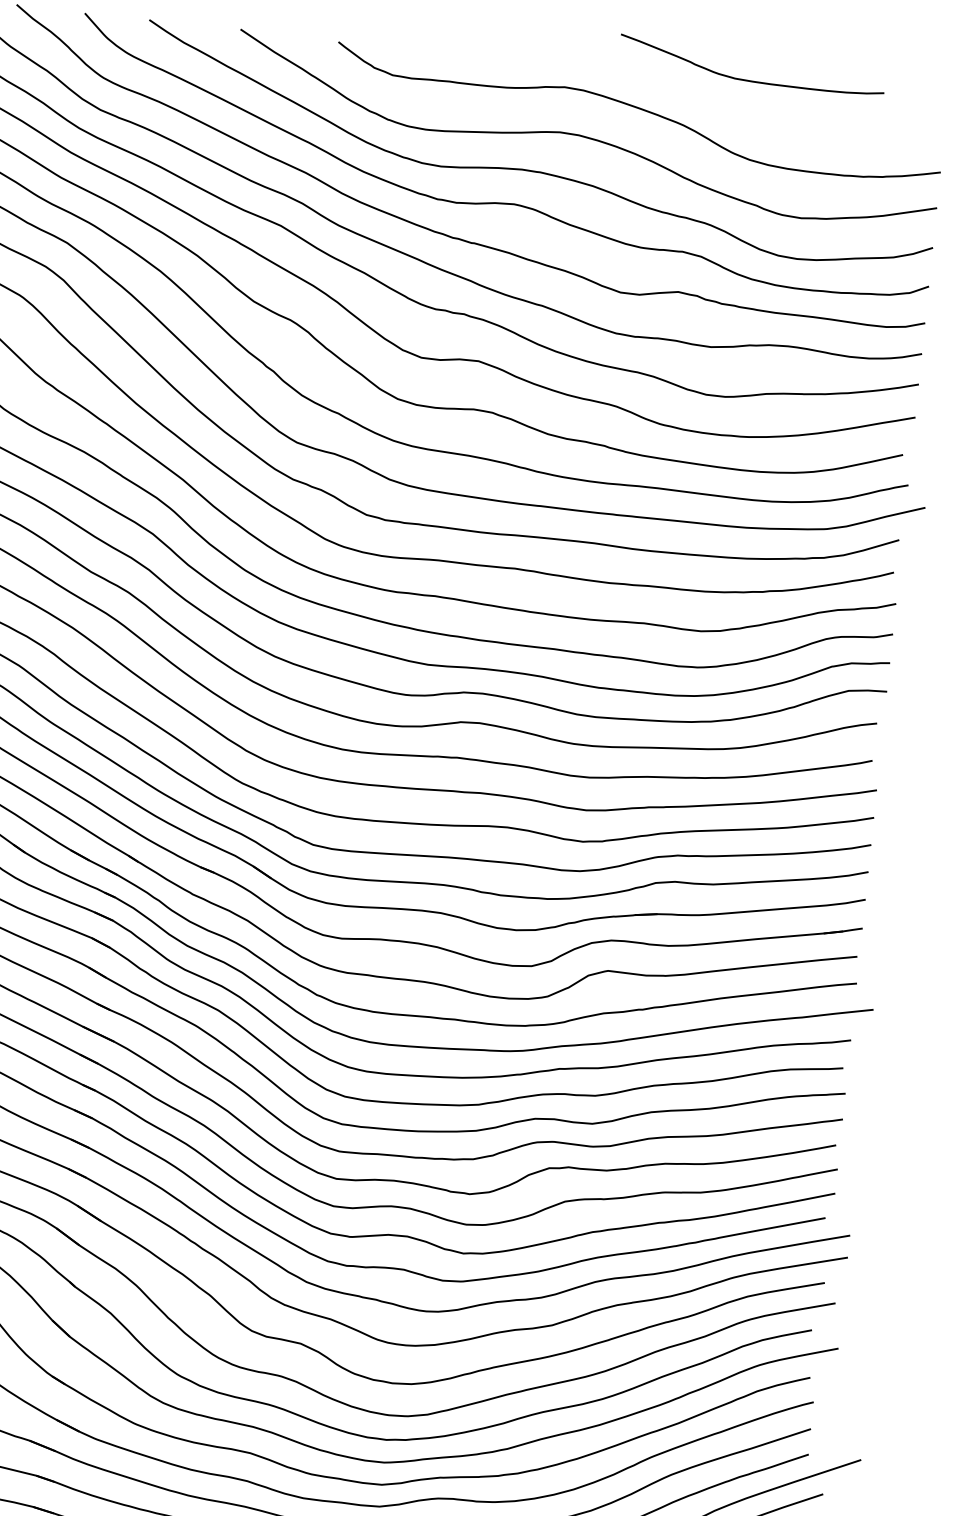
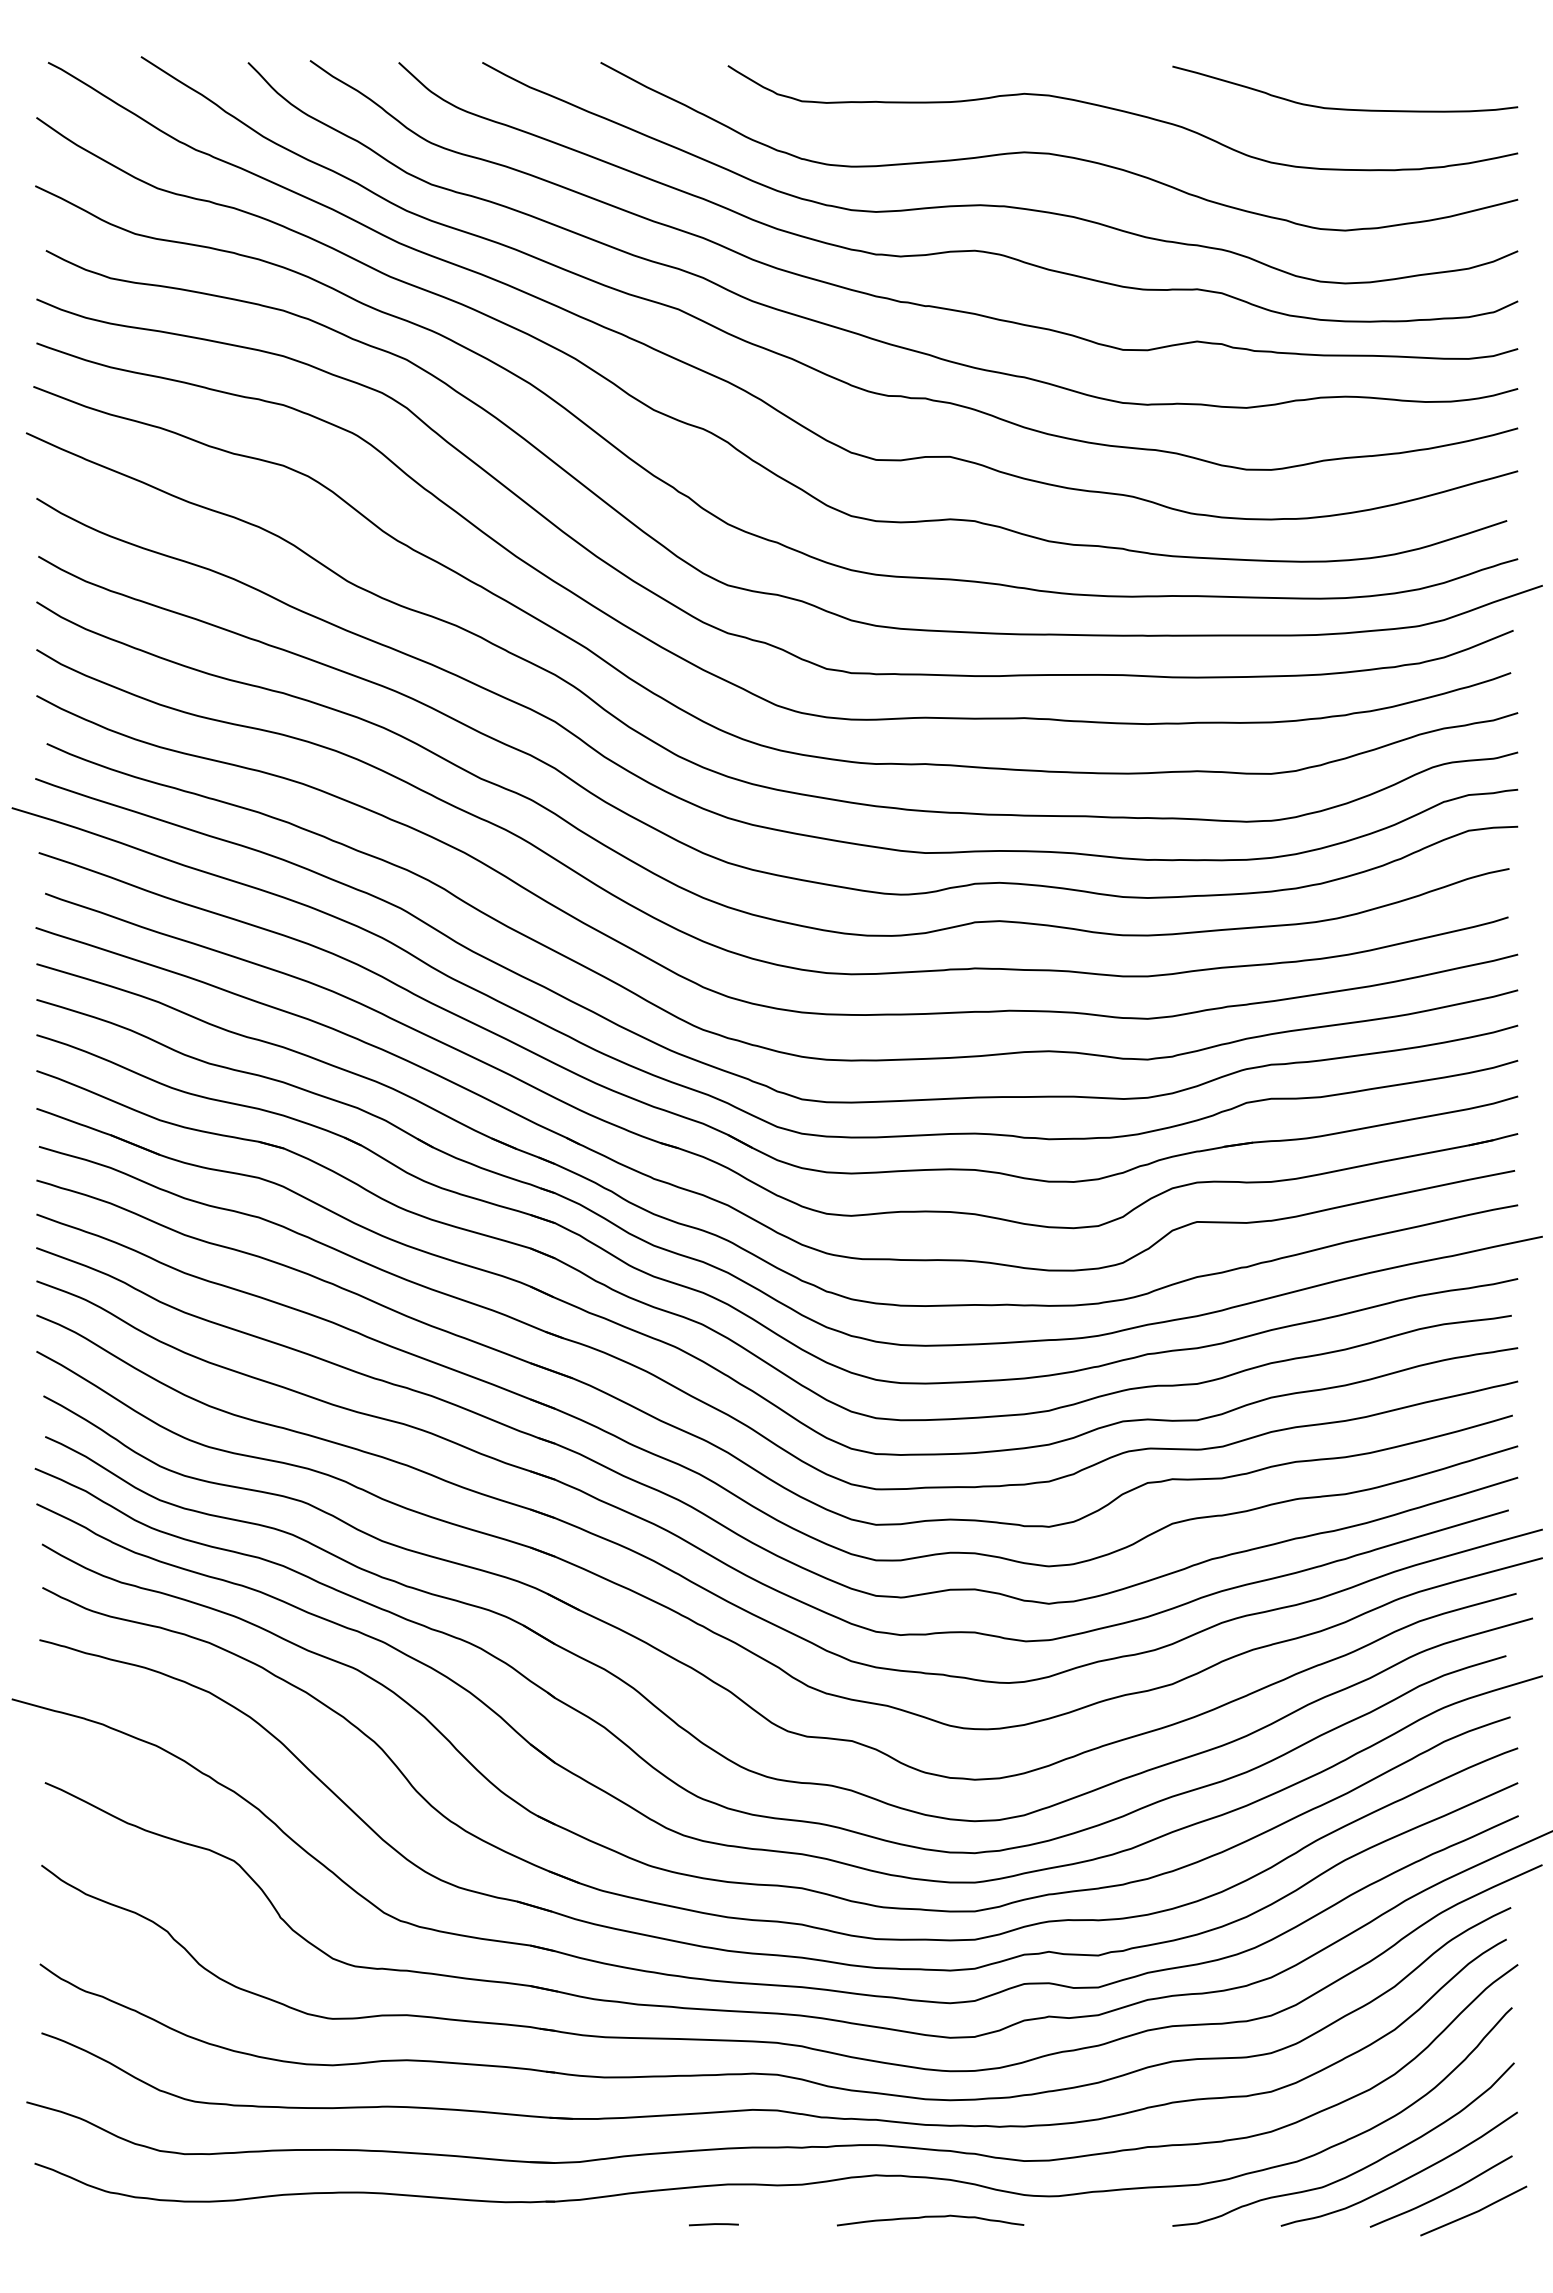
curve: (751, 80) -> (1345, 108), moved

